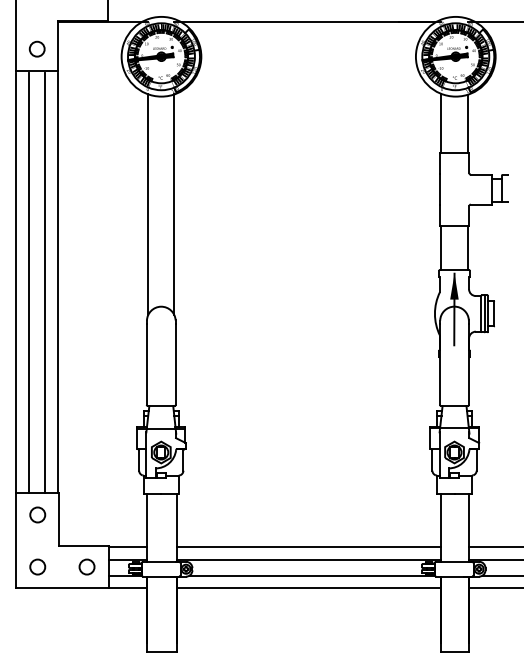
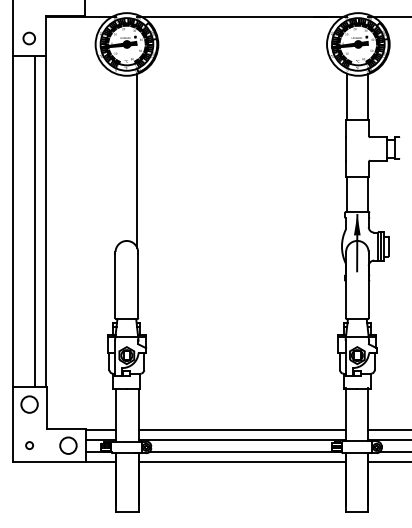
line: (148, 204) -> (116, 160), removed
line: (29, 281) -> (23, 221), removed
circle: (37, 514) -> (29, 404), size x1.4
circle: (37, 566) -> (29, 445), size x0.6
circle: (87, 566) -> (68, 445), size x1.4

